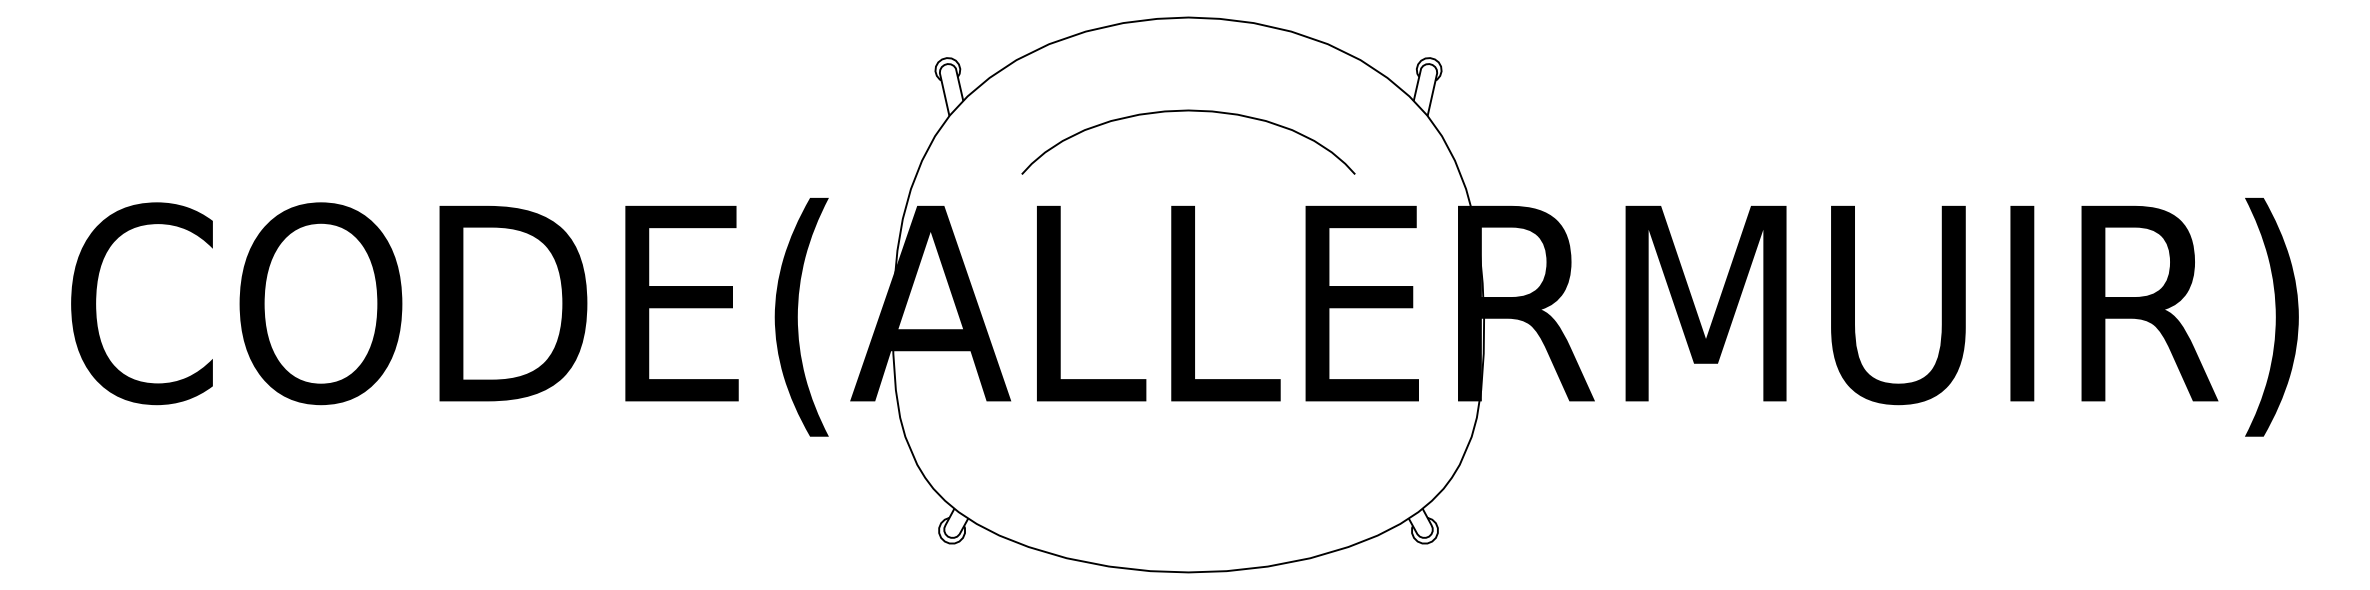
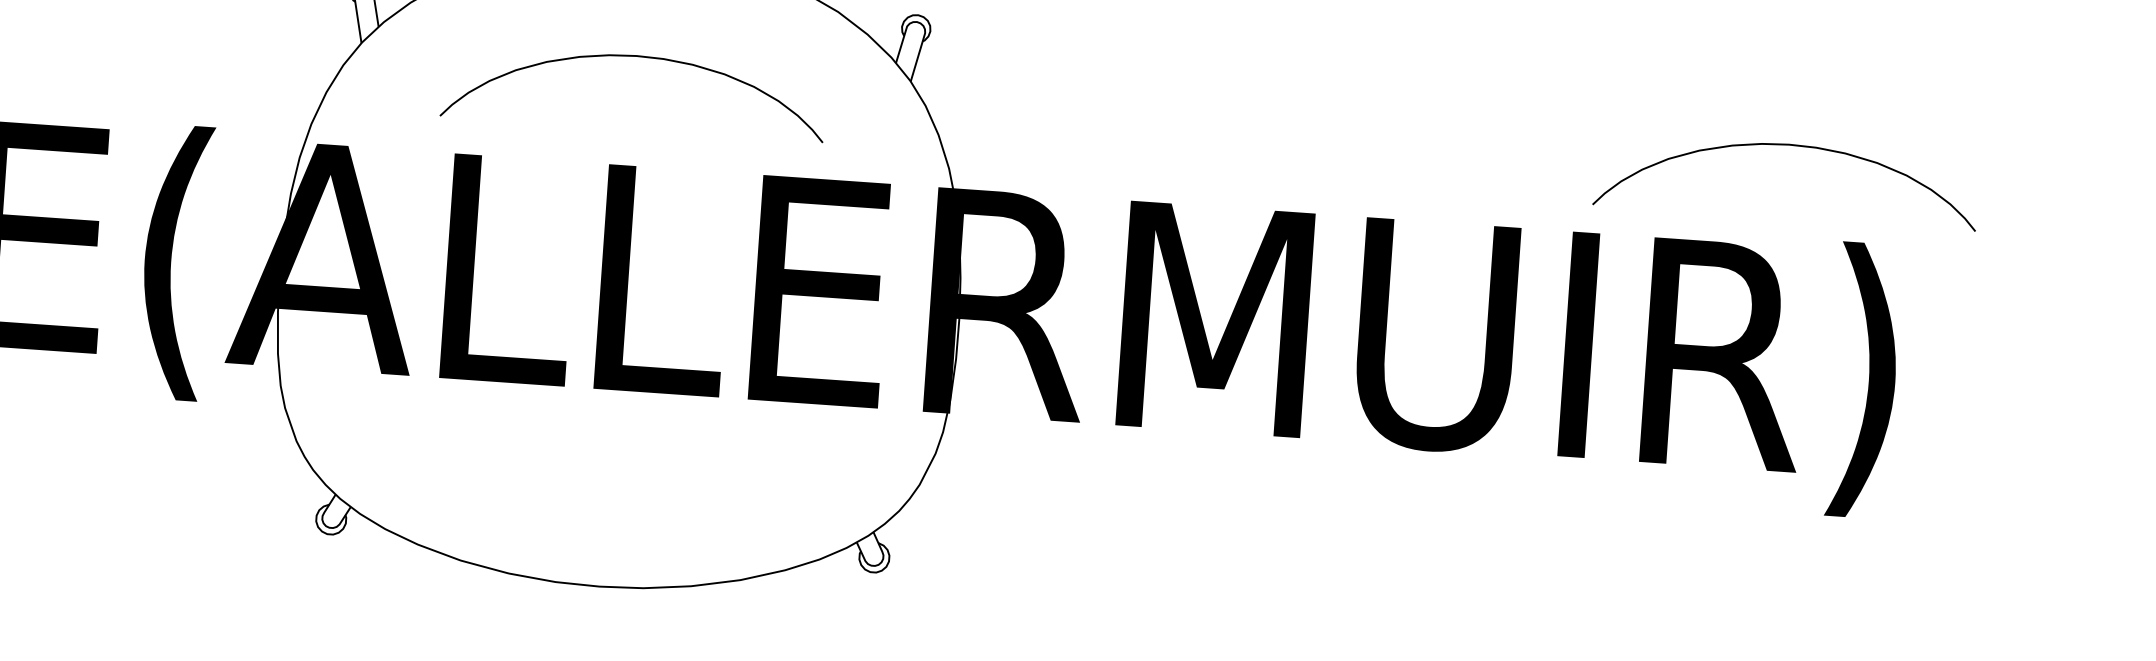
curve: (2192, 118) -> (1789, 145), added

